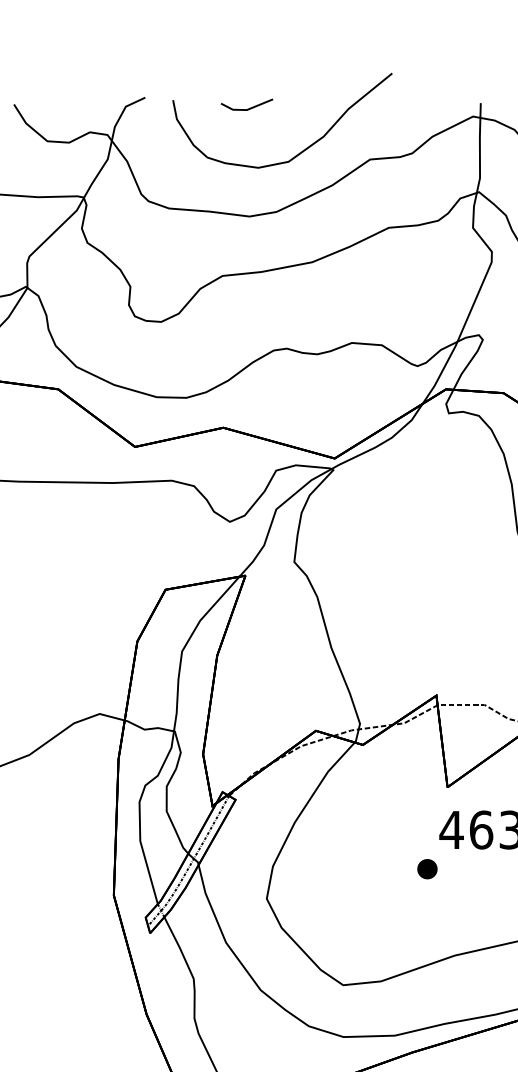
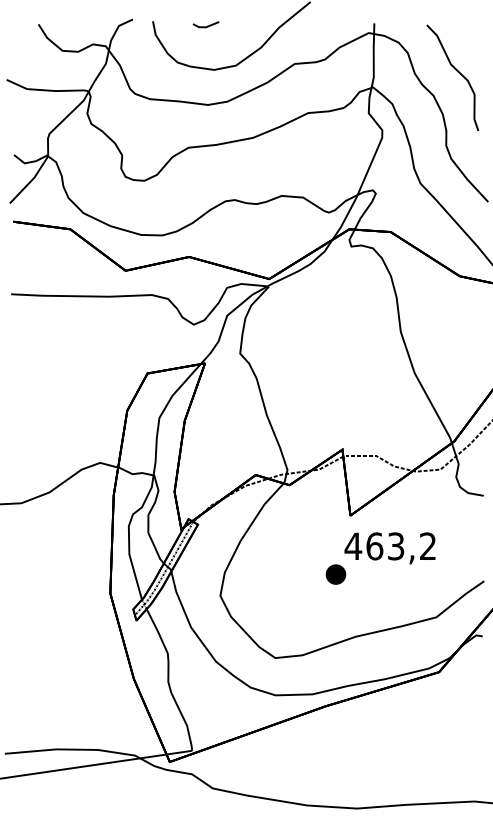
part: (246, 104) -> (205, 24), size x0.7
part: (426, 869) -> (335, 574), size x1.4

